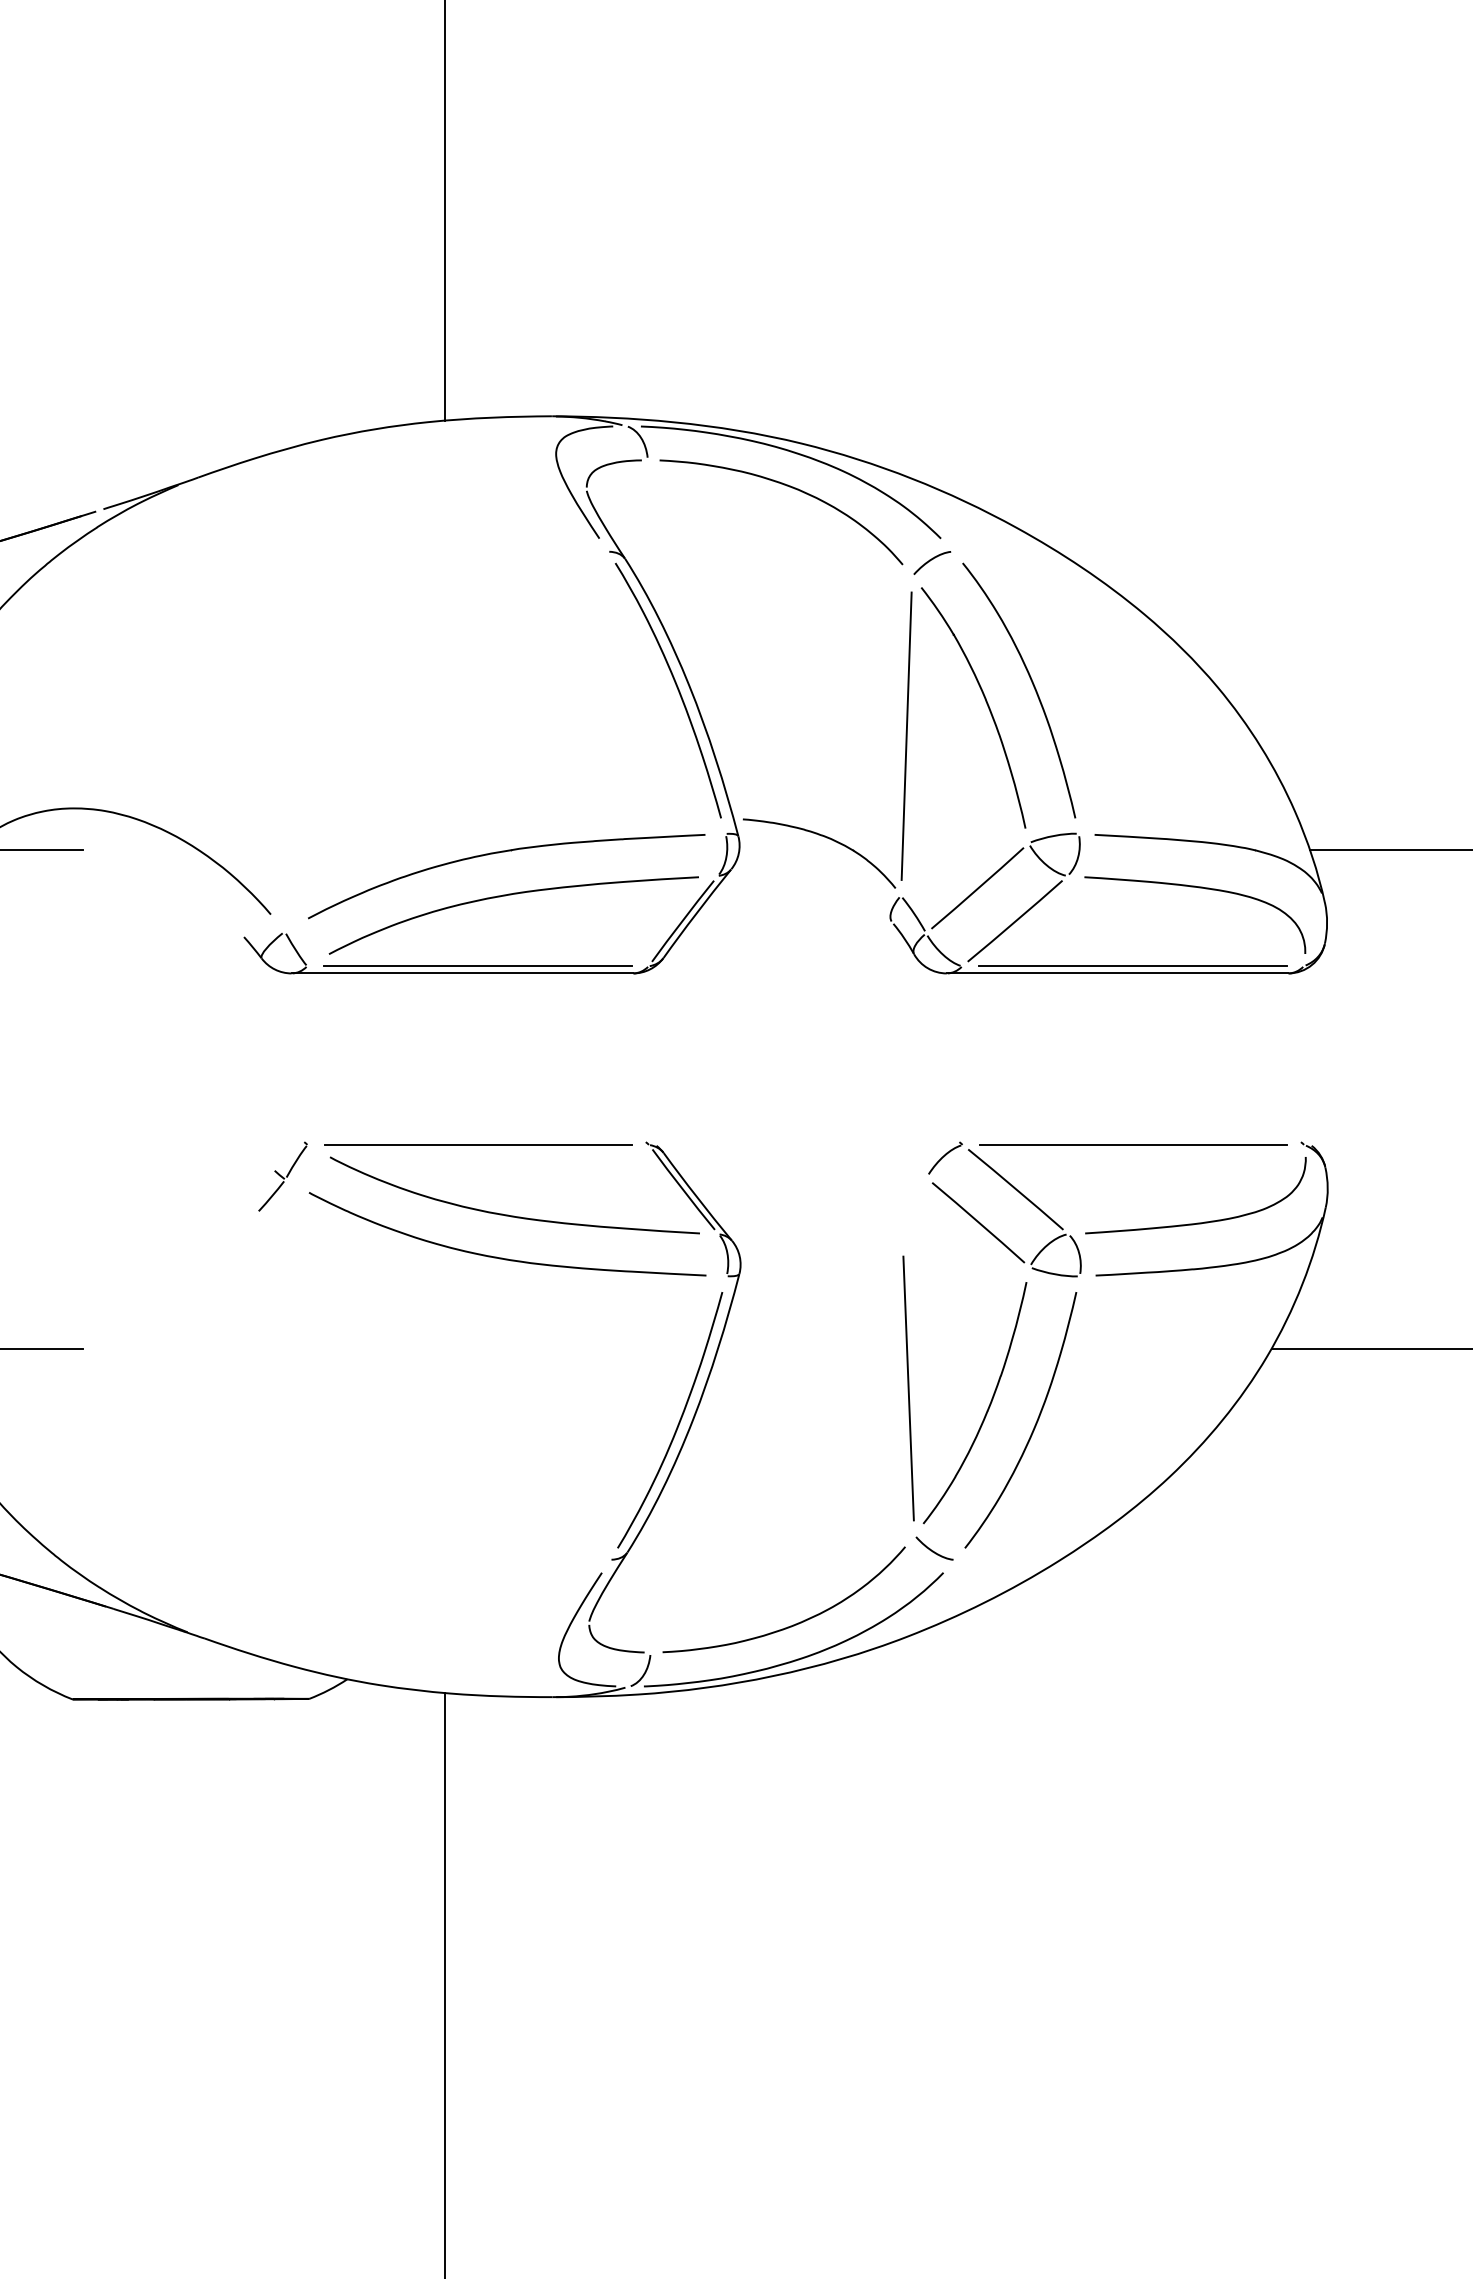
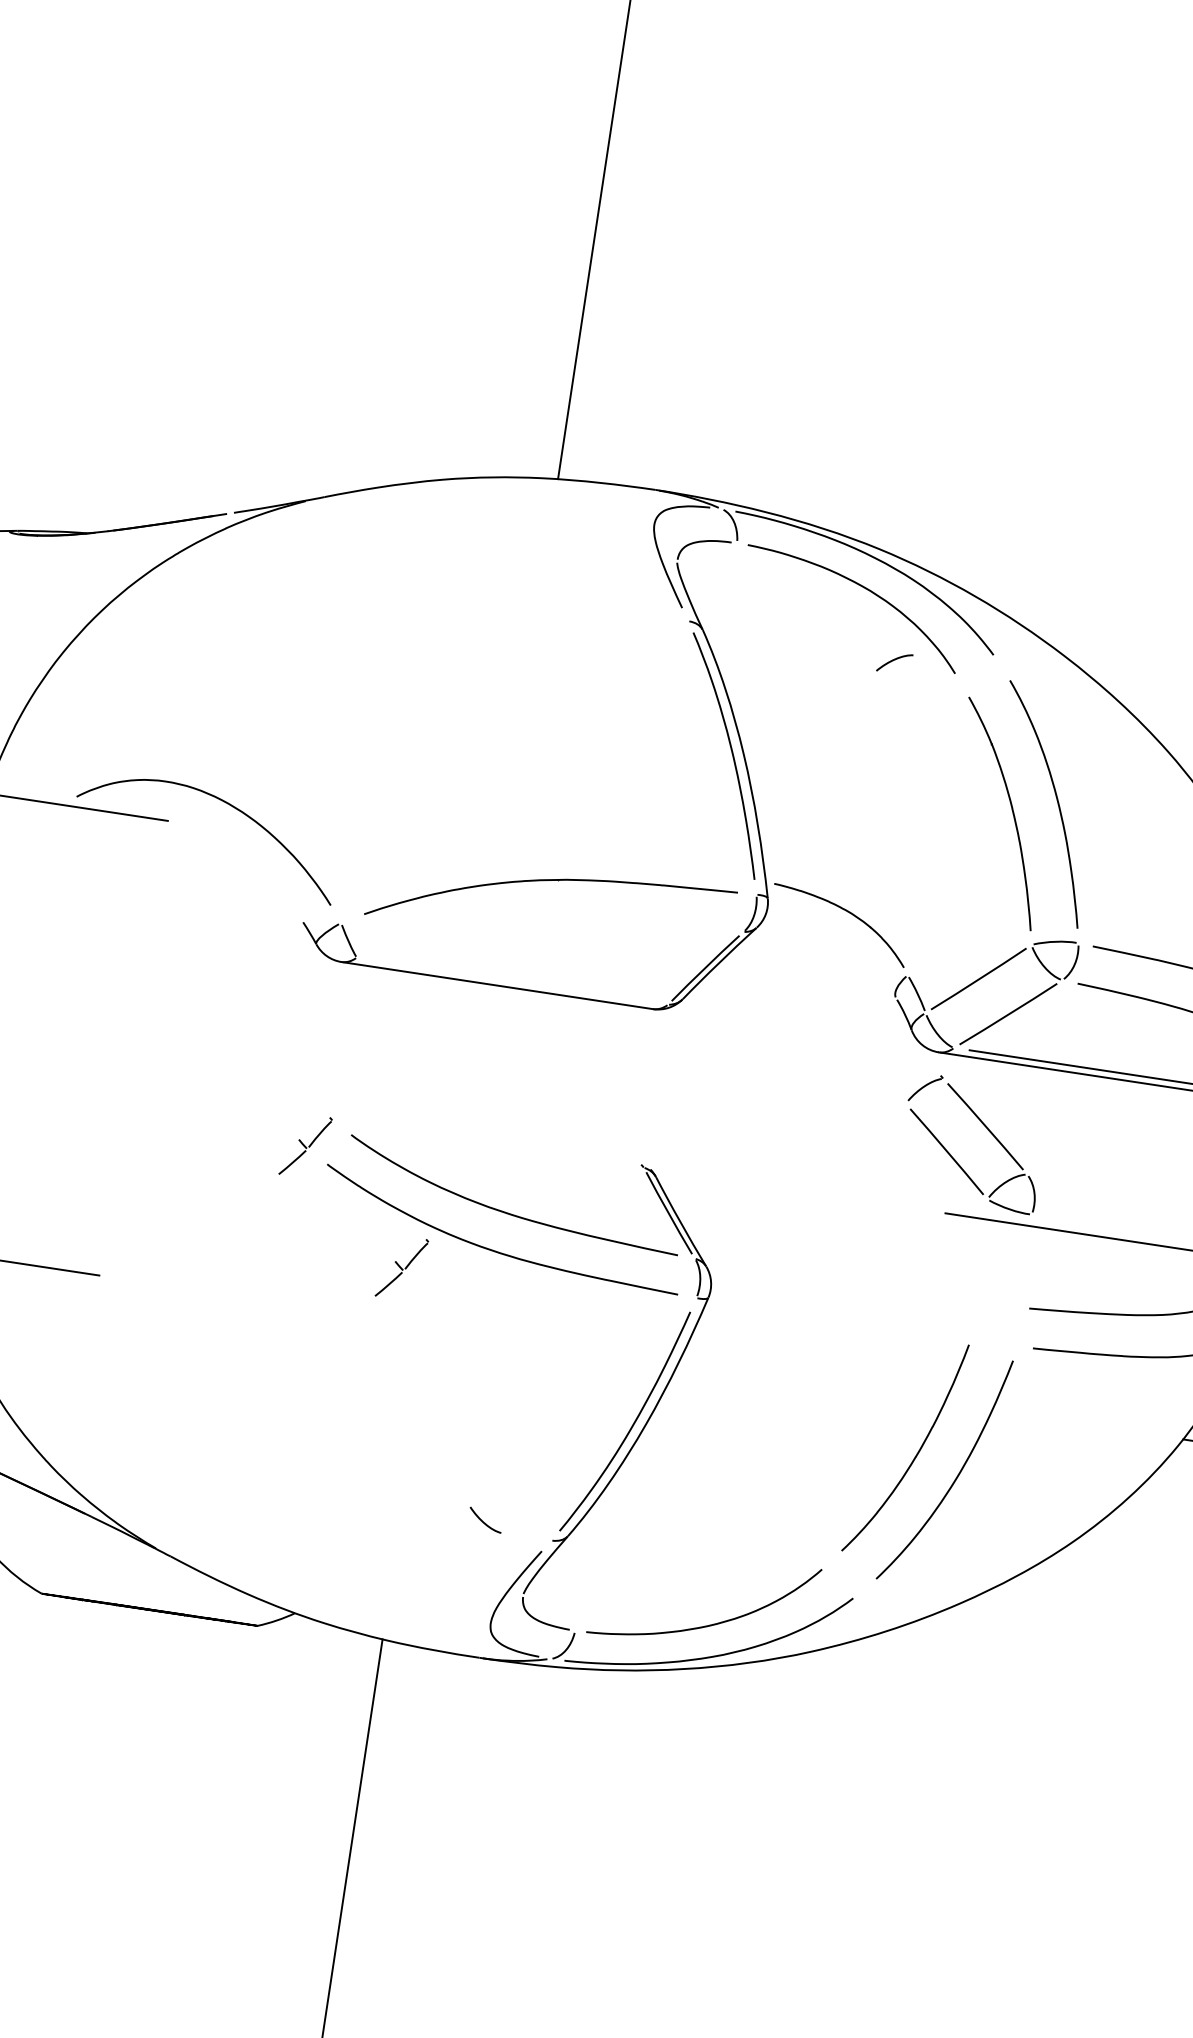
curve: (932, 560) -> (895, 660), moved
line: (906, 735) -> (934, 829), removed
curve: (511, 895) -> (552, 921), removed
line: (477, 966) -> (511, 981), removed
line: (478, 1144) -> (488, 1143), removed
part: (1019, 1193) -> (988, 1130), moved
part: (405, 1291) -> (401, 1267), added
line: (908, 1388) -> (846, 1425), removed
curve: (933, 1550) -> (484, 1521), moved

